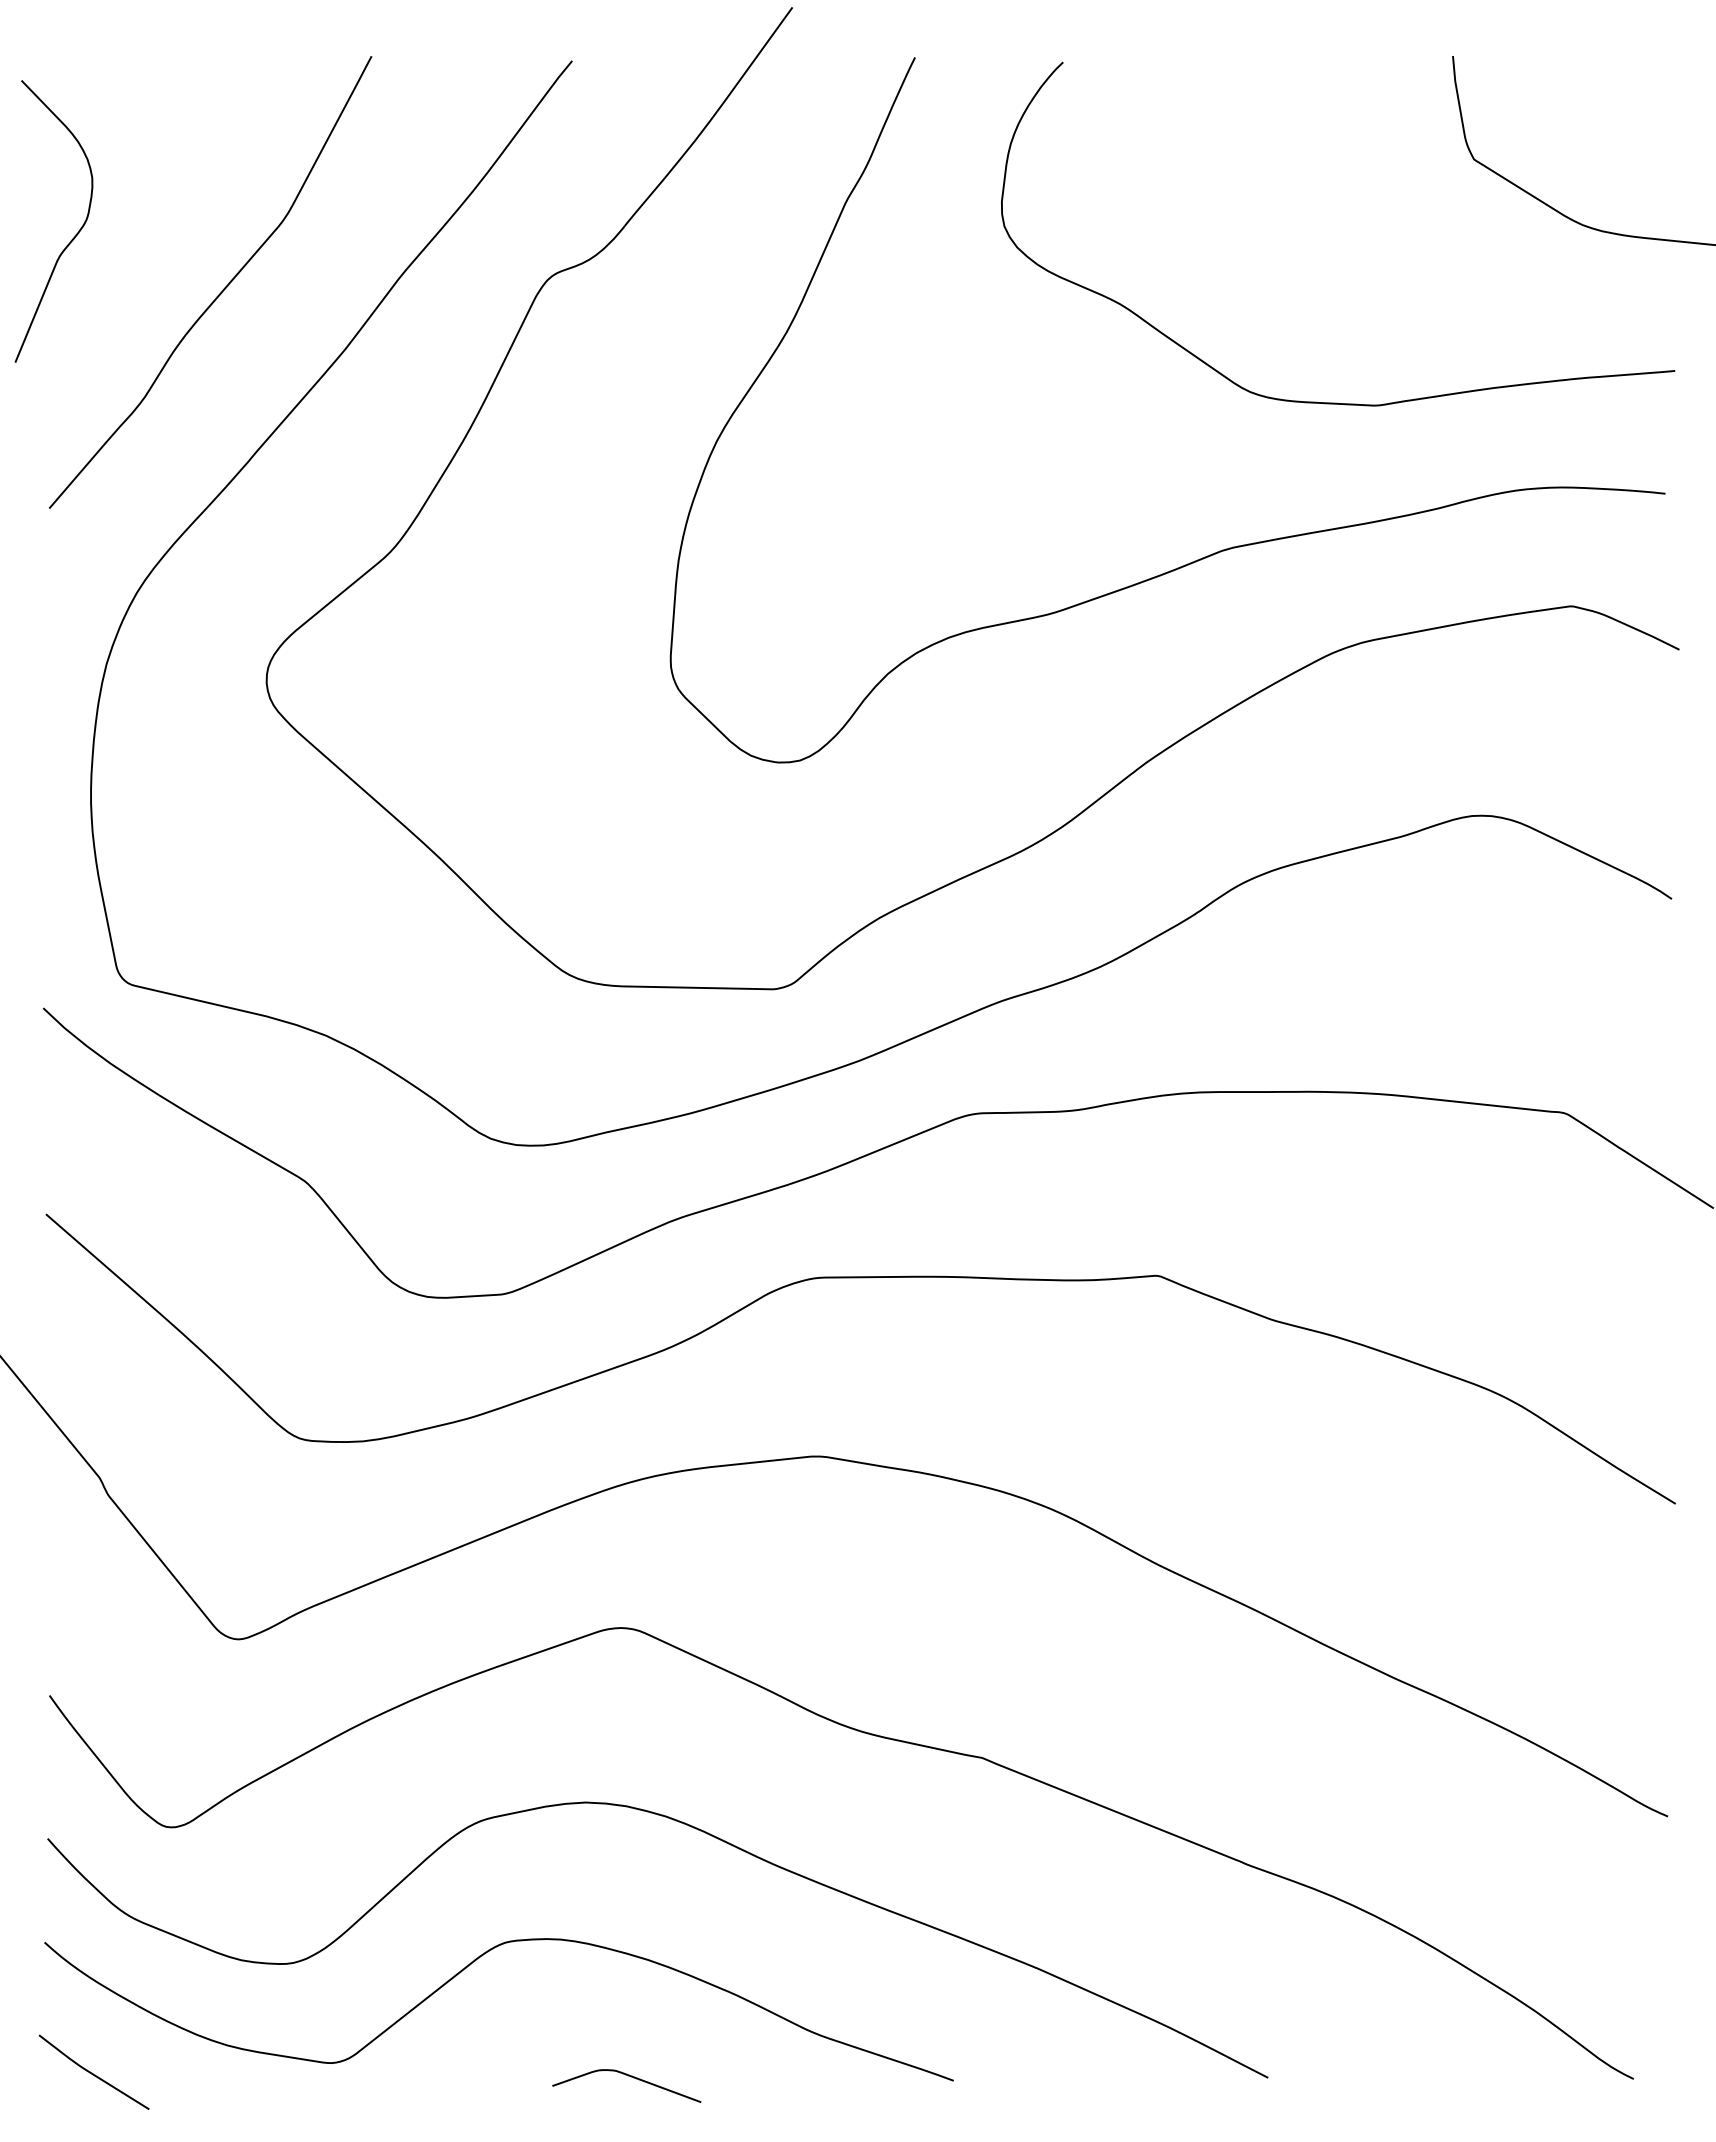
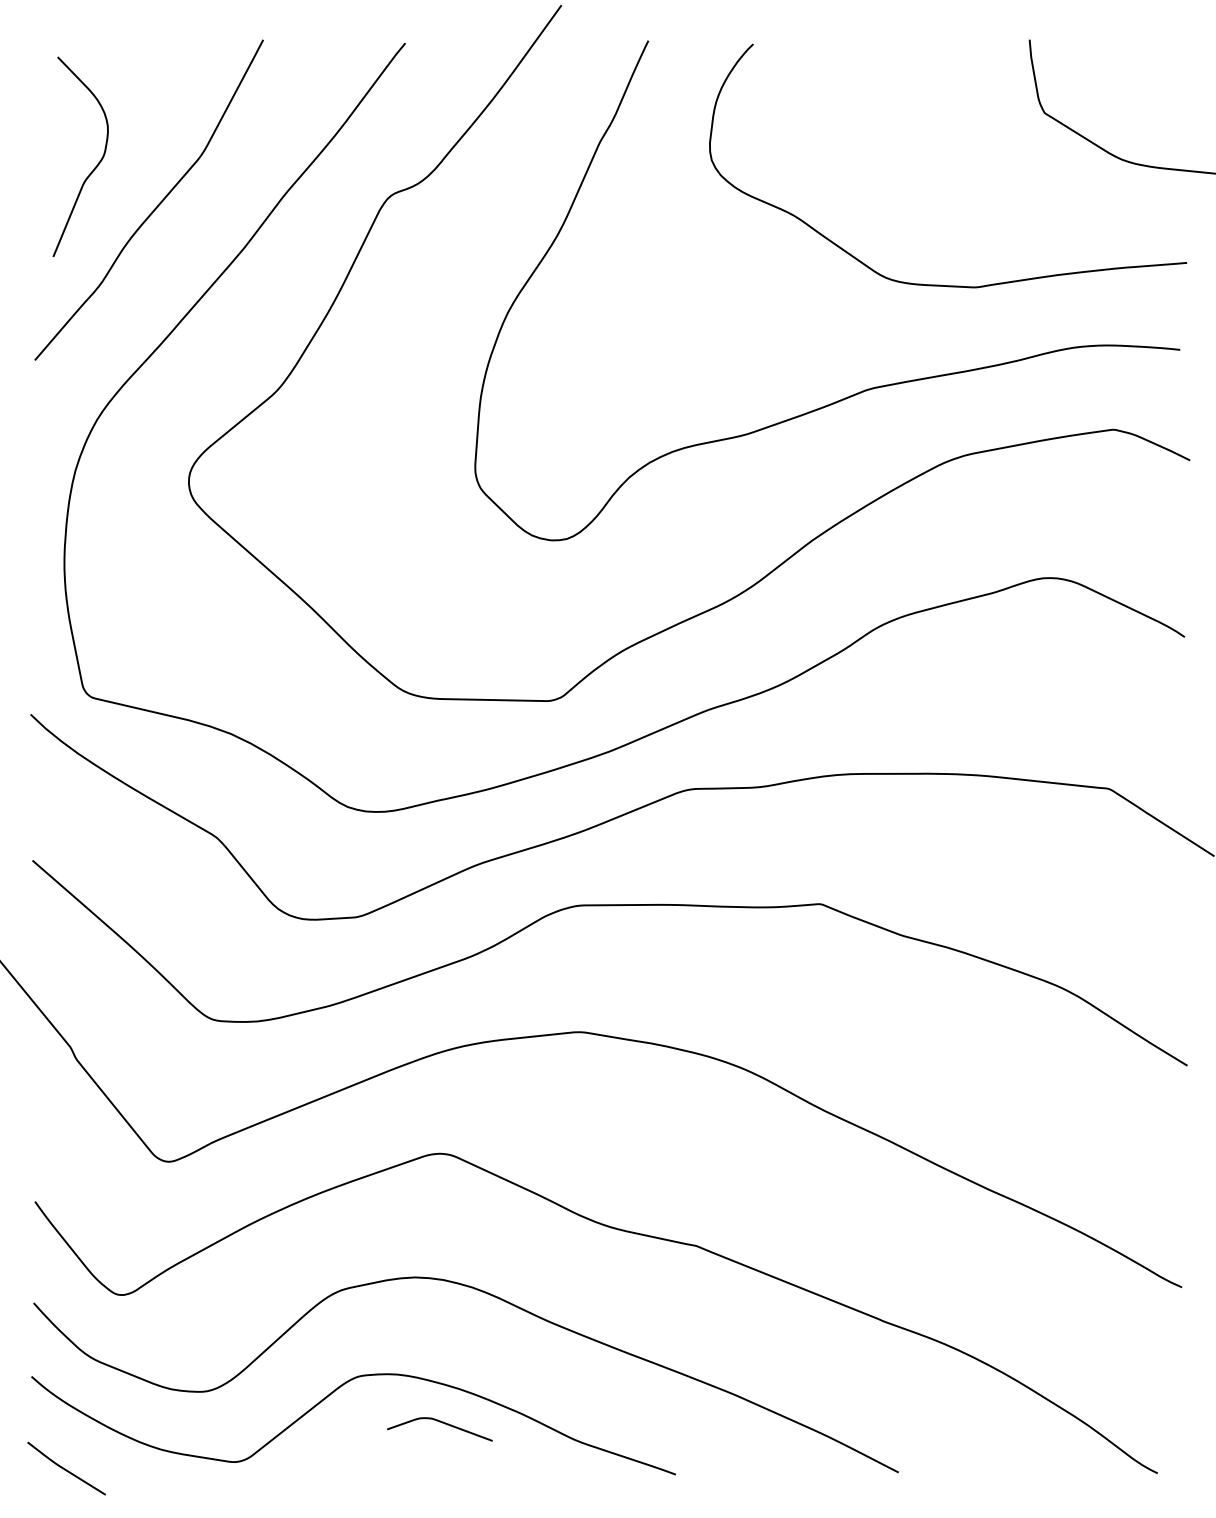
curve: (71, 239) -> (93, 169), moved
curve: (628, 2076) -> (441, 1422), moved

